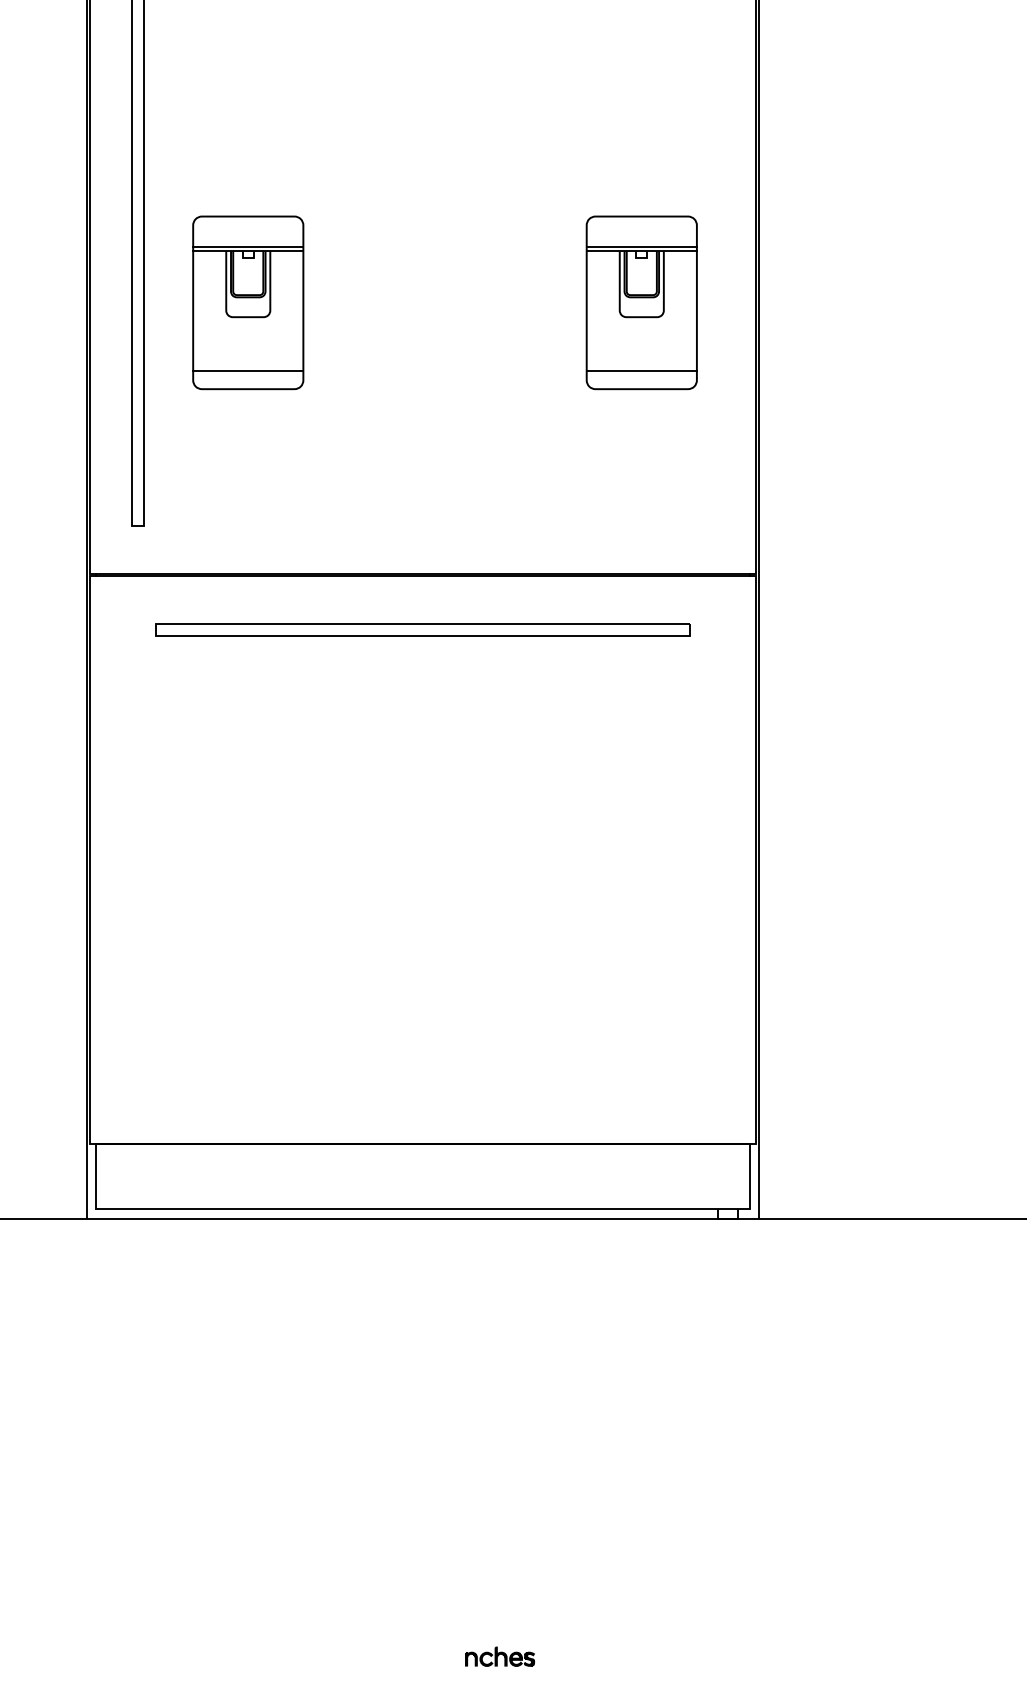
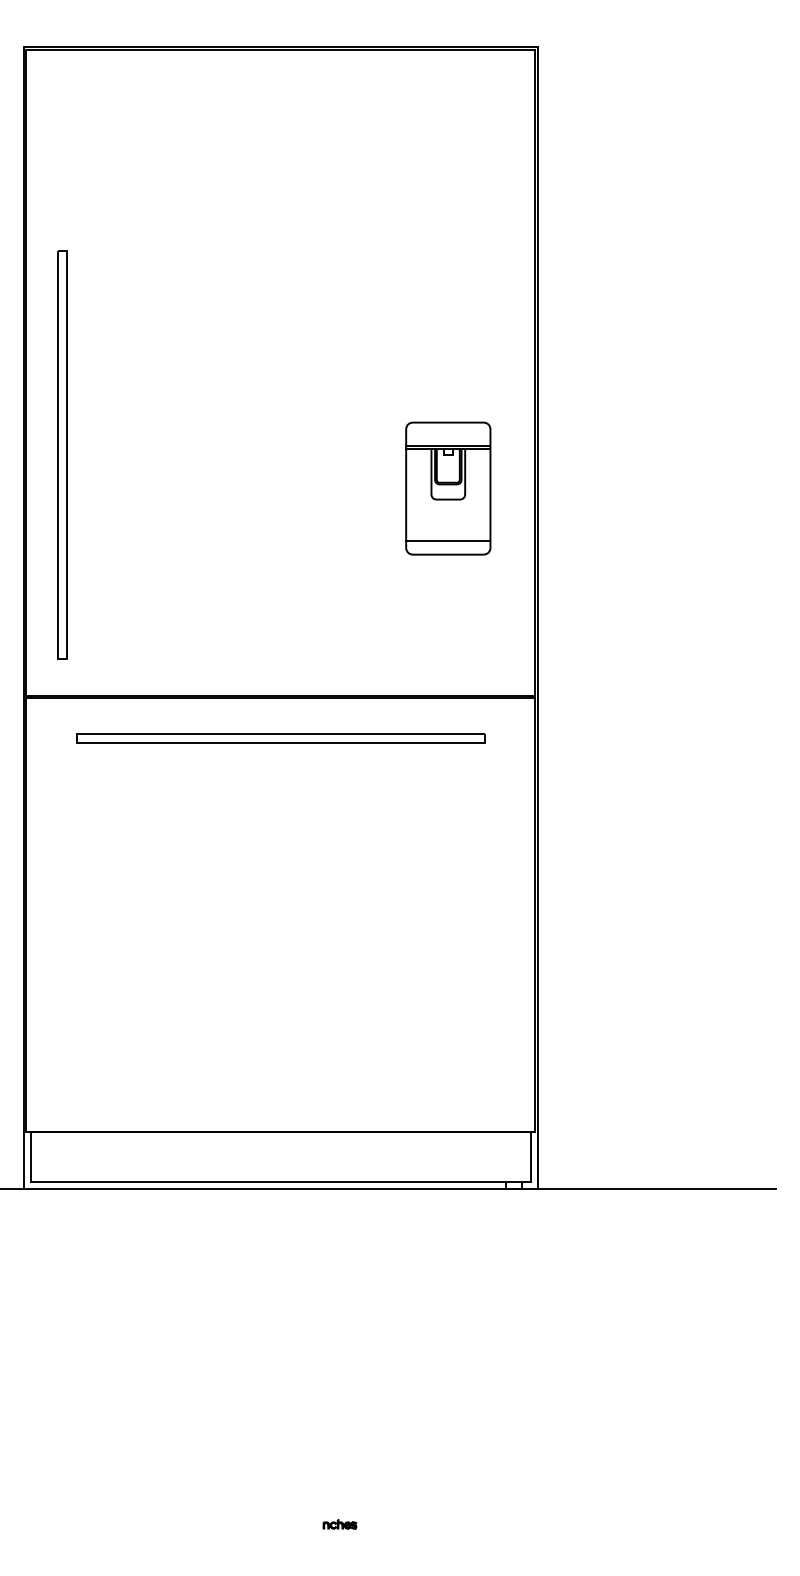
part: (248, 302) -> (147, 488), removed
part: (499, 1657) -> (339, 1524), size x0.62

